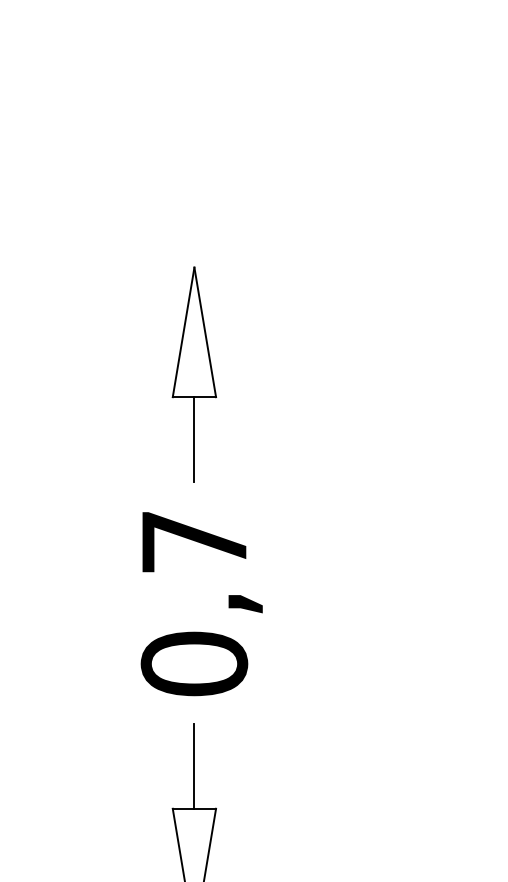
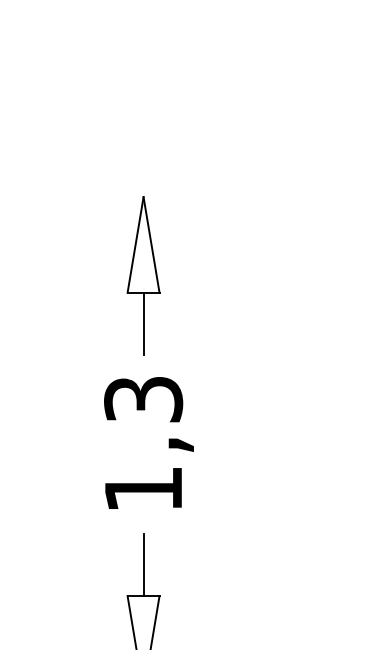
text: (194, 603) -> (143, 444), 0,7 -> 1,3

